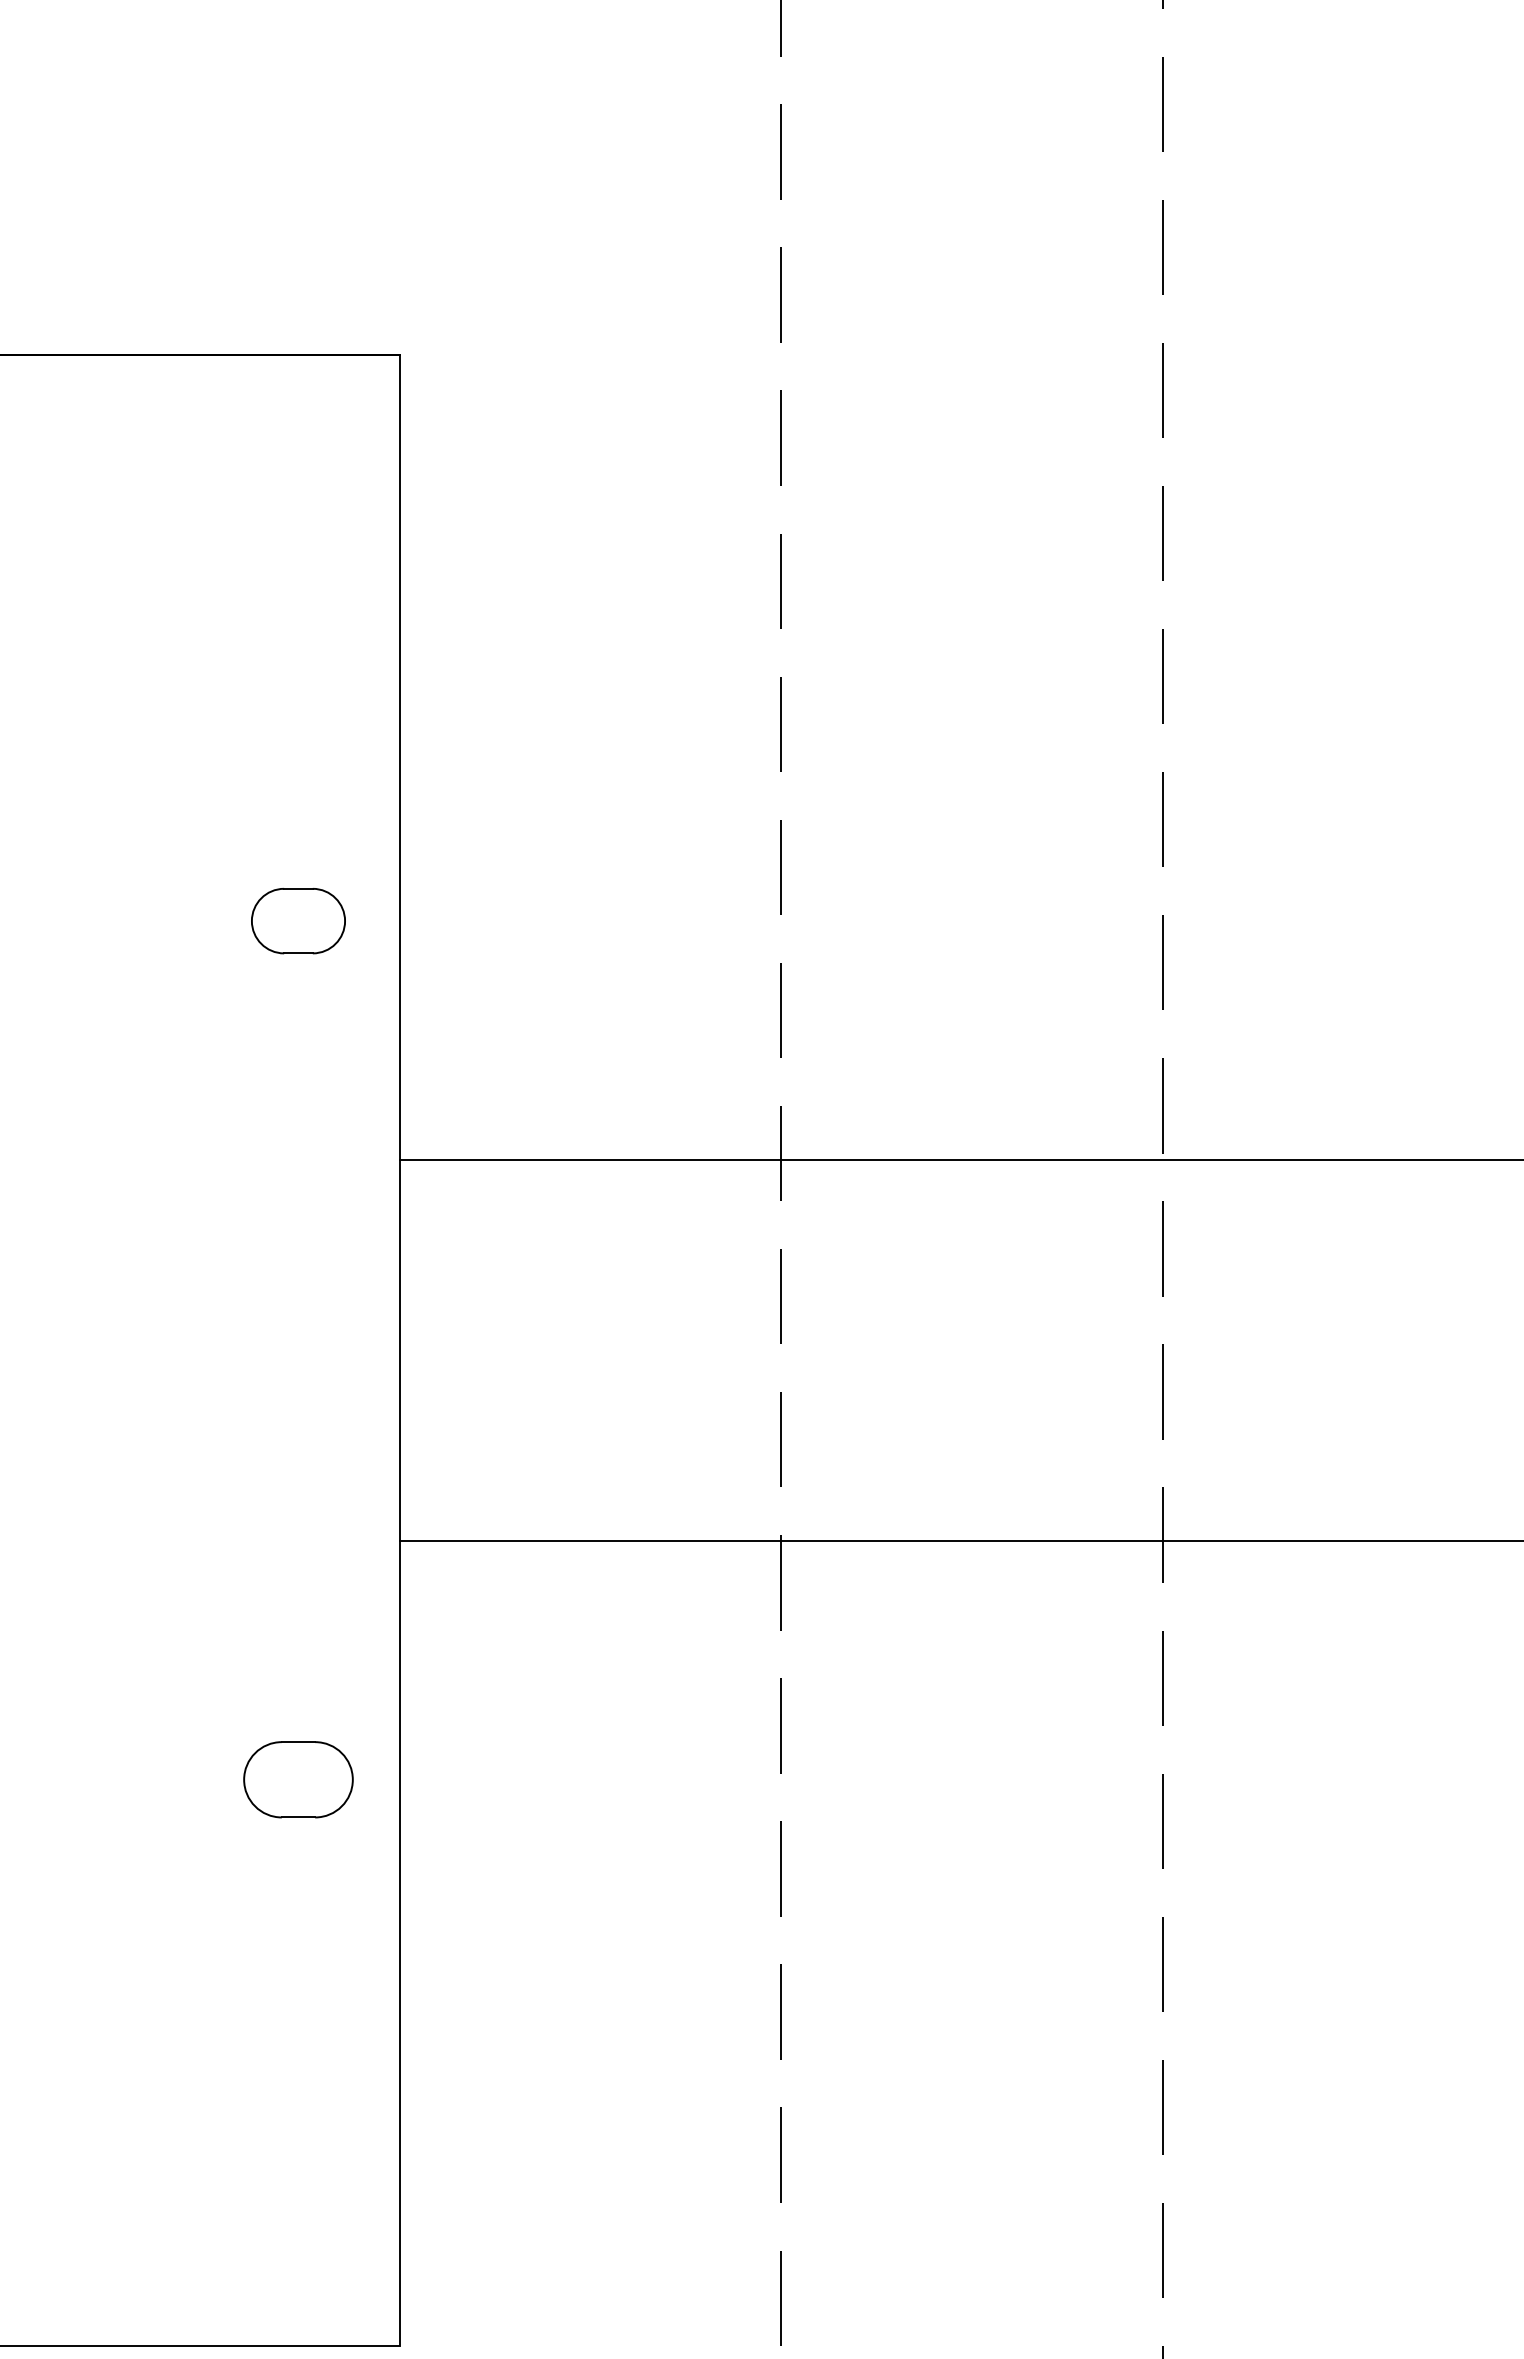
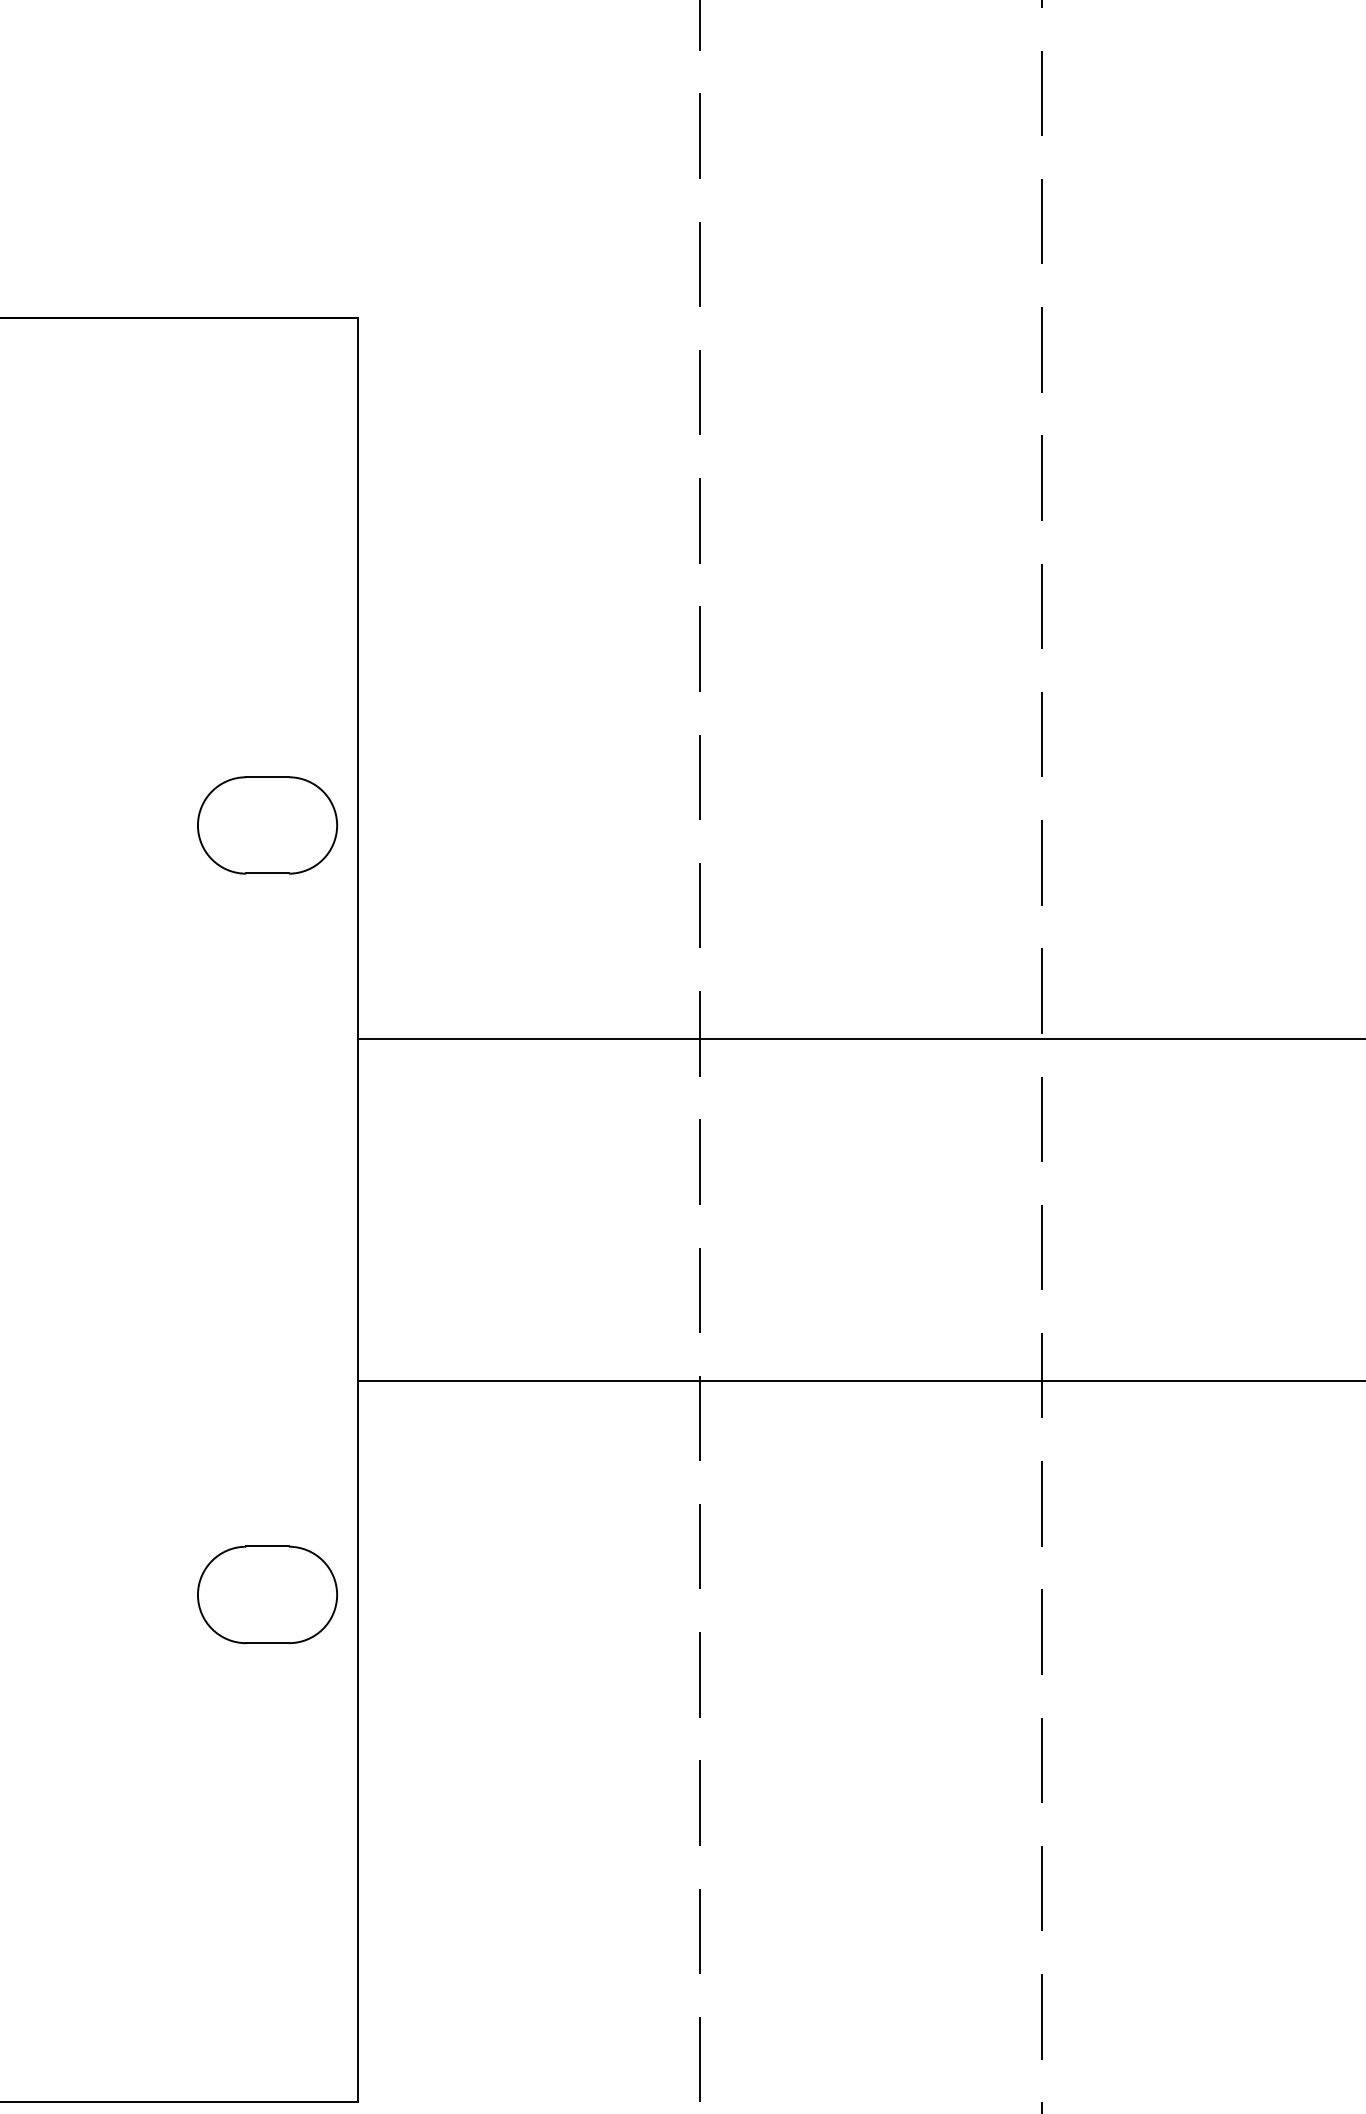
part: (298, 920) -> (267, 824), size x1.67
part: (298, 1779) -> (267, 1594), size x1.43

